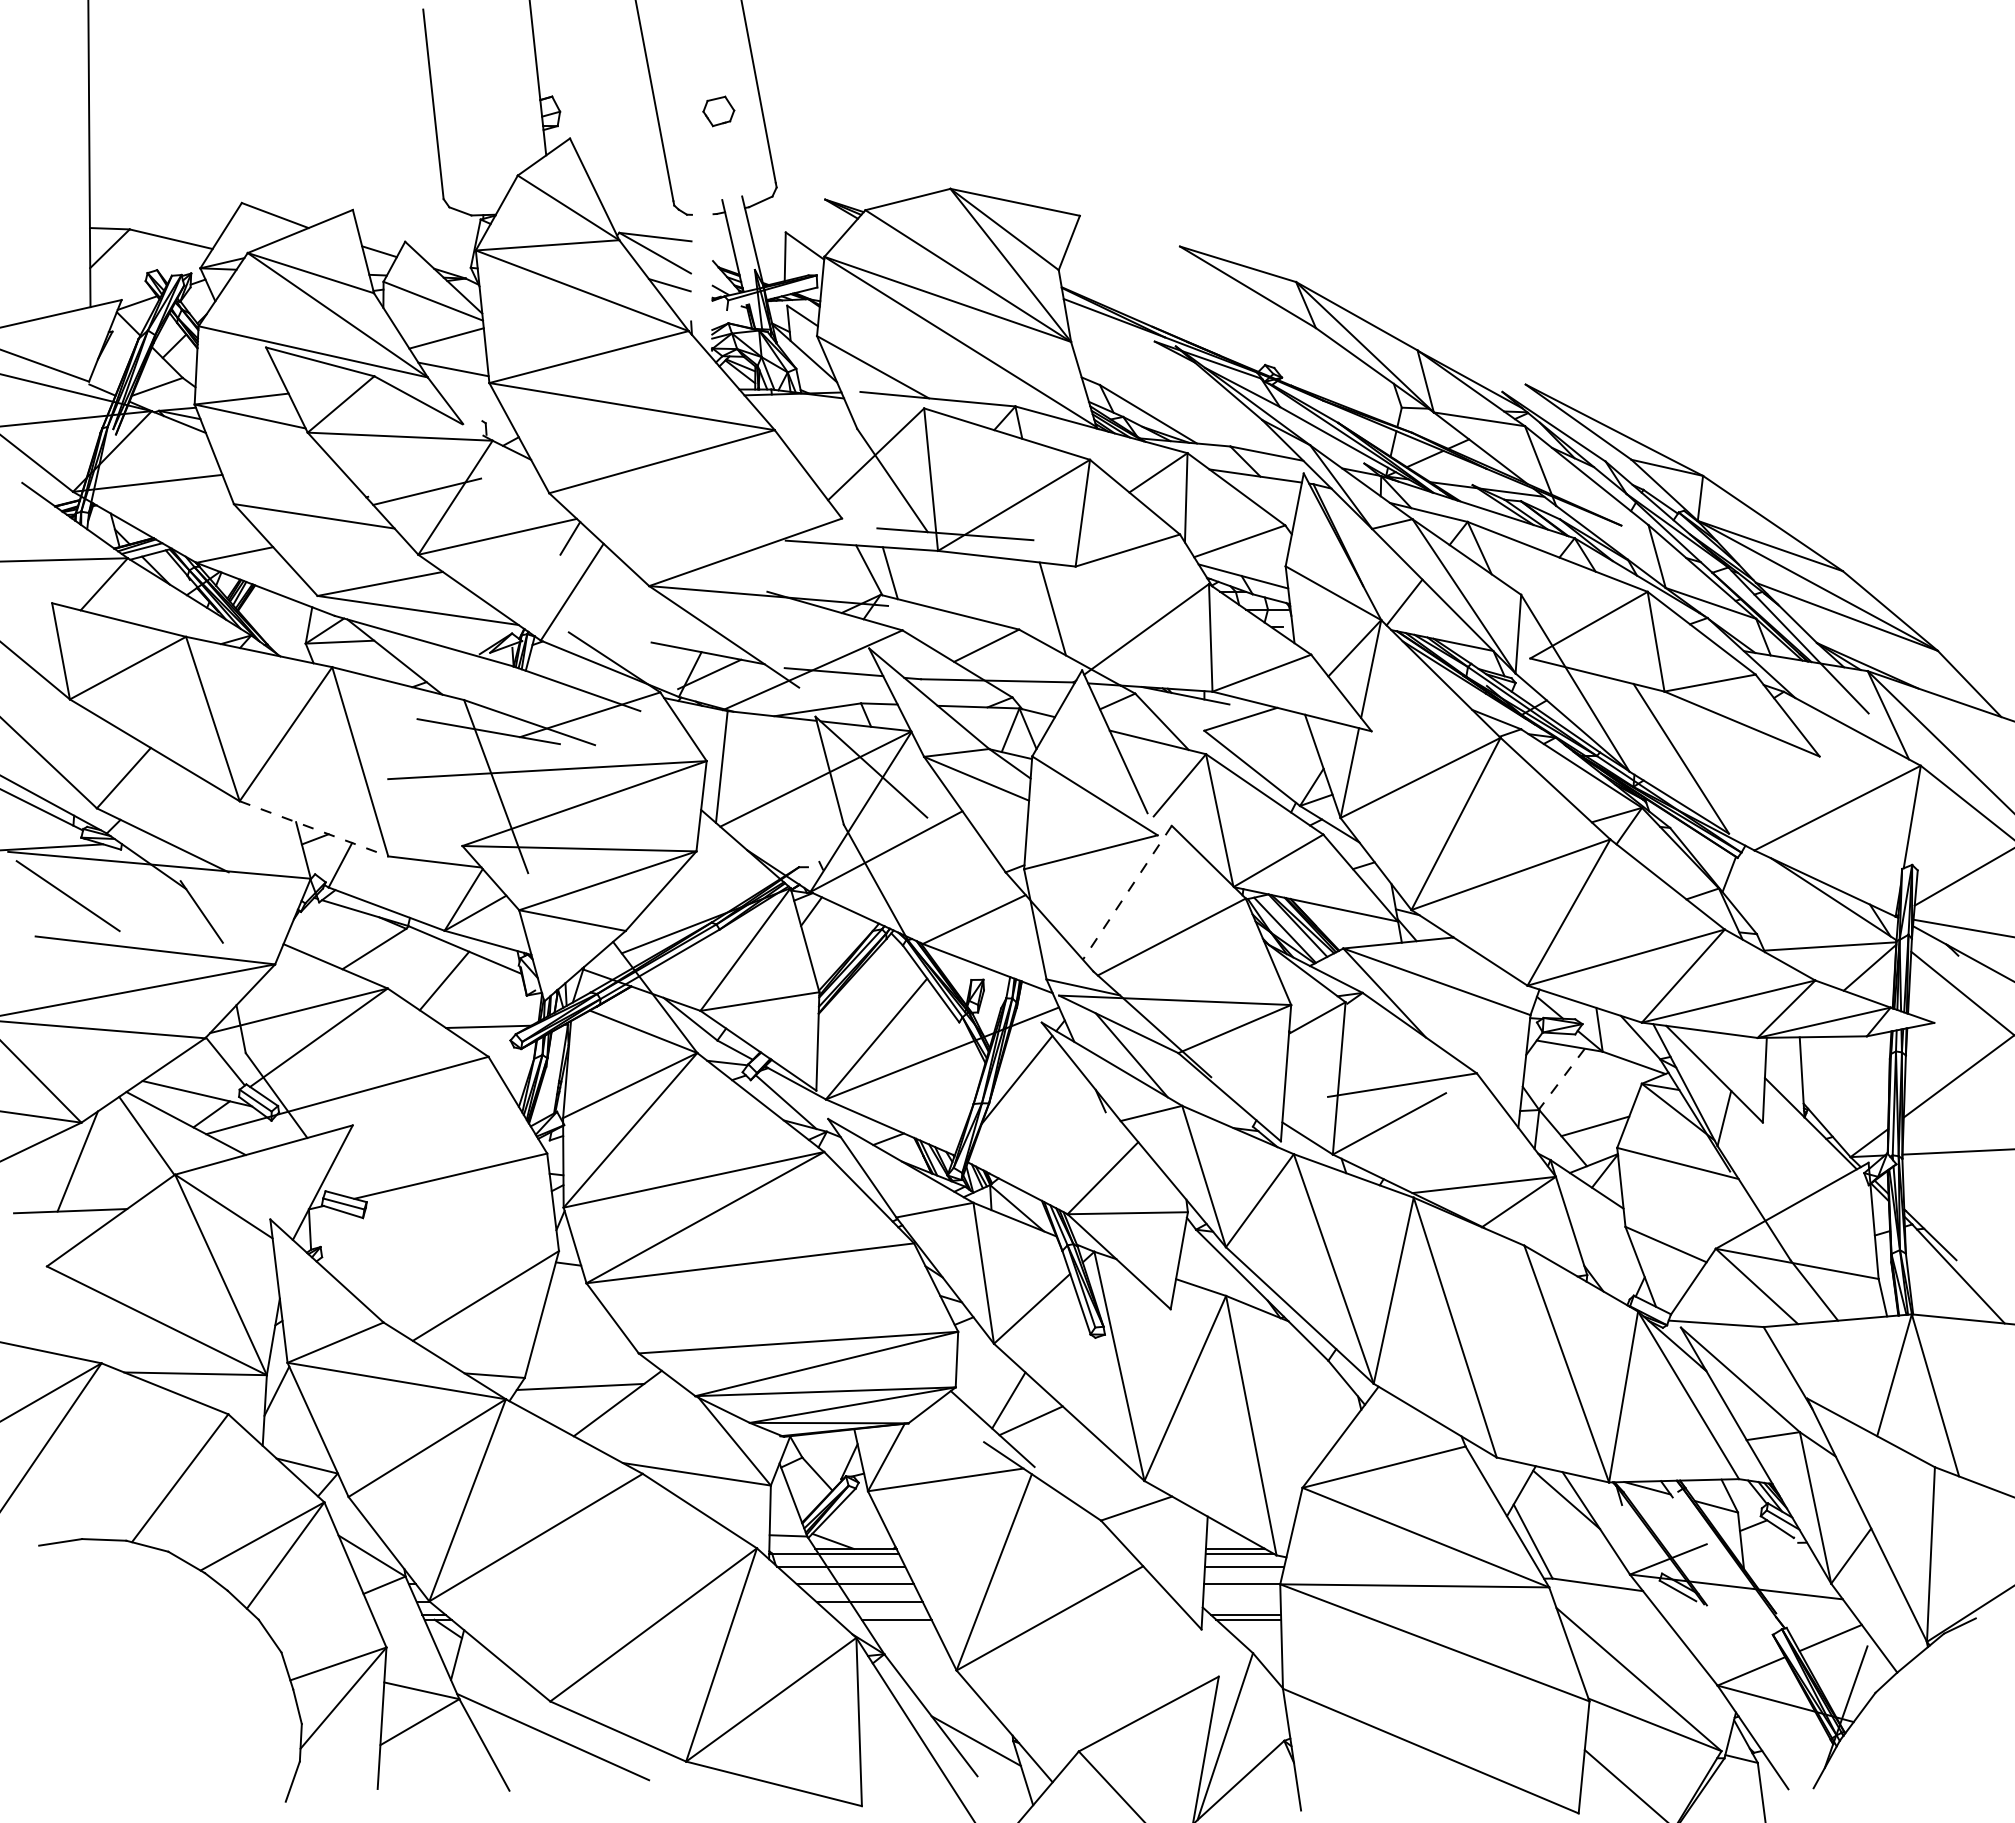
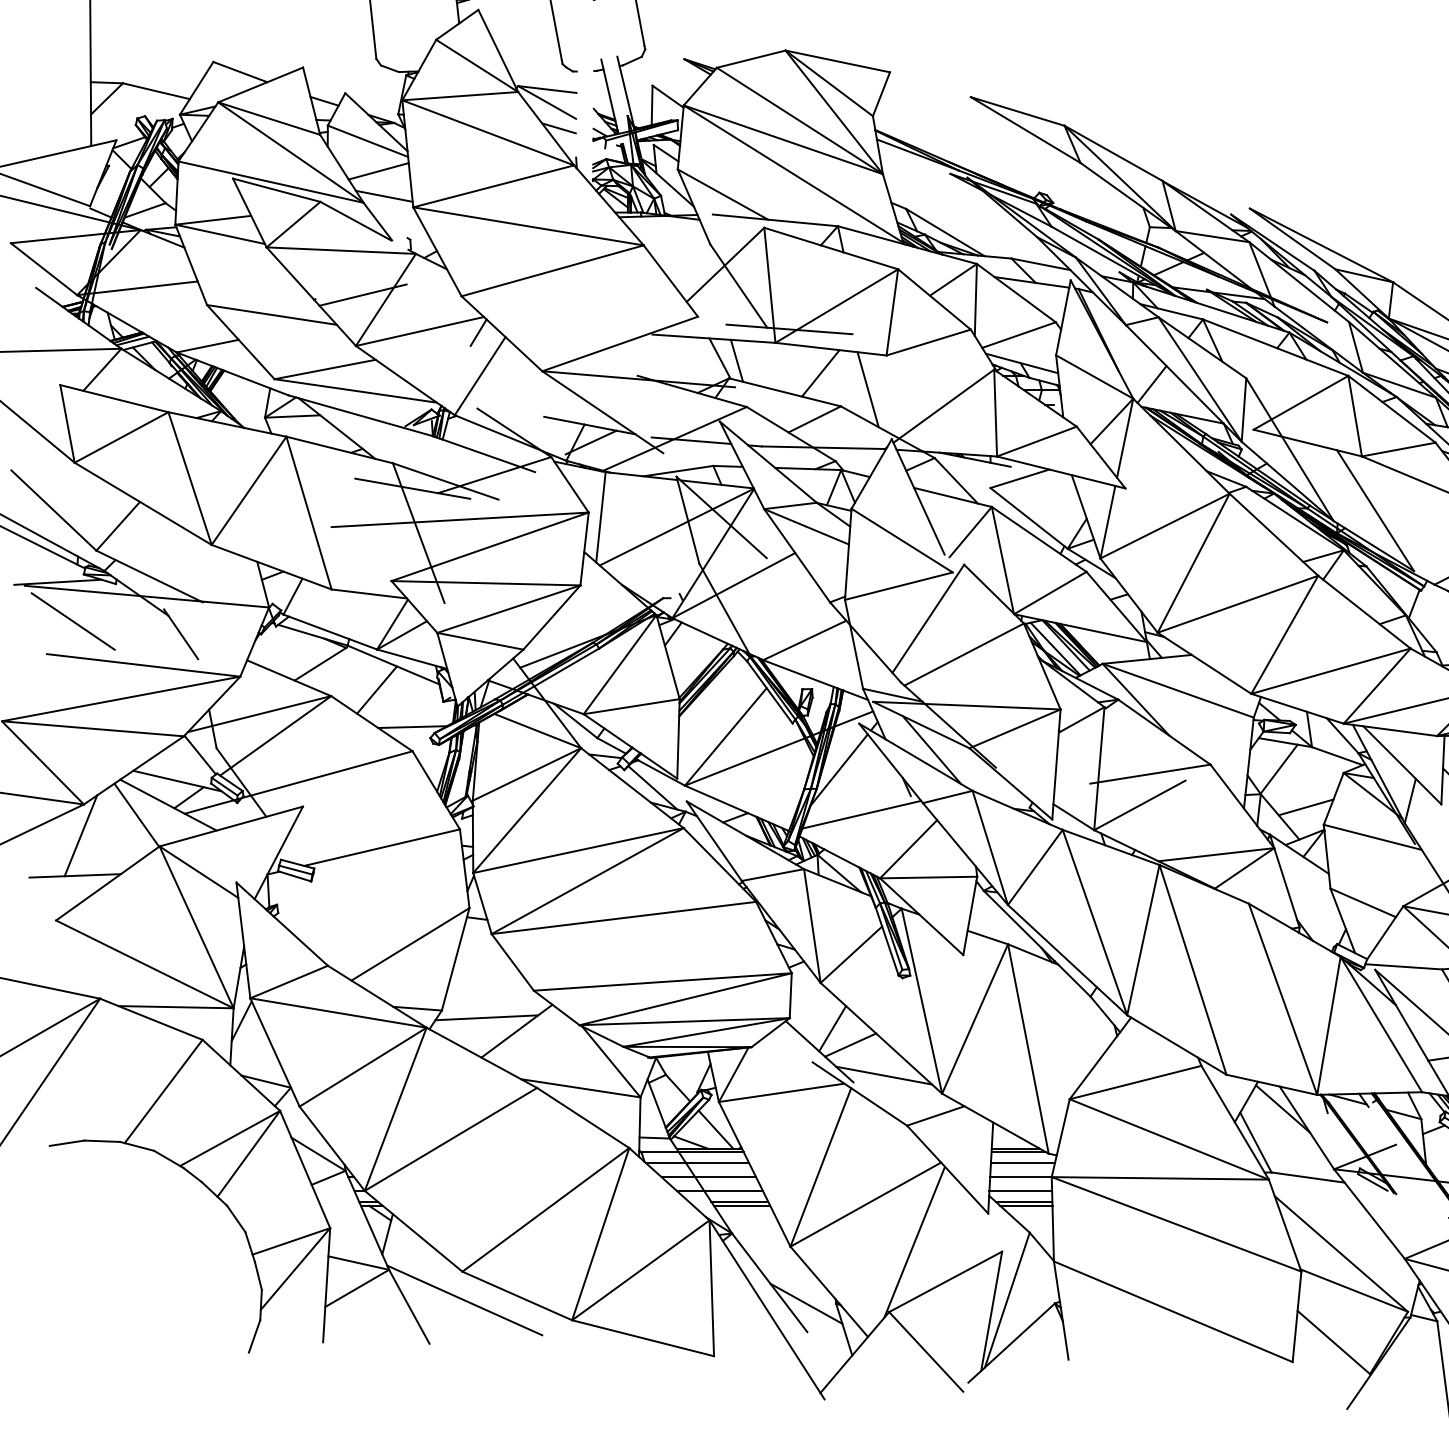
line: (993, 588) -> (820, 373), added
line: (314, 828) -> (272, 566), dashed -> solid
line: (1127, 893) -> (928, 619), dashed -> solid
line: (1561, 1079) -> (1278, 769), dashed -> solid
line: (1044, 1135) -> (861, 814), added
line: (1072, 1458) -> (884, 1075), added
line: (863, 1525) -> (715, 1129), added
line: (1241, 1602) -> (1020, 1191), added
line: (893, 1615) -> (739, 1202), added
line: (1110, 1664) -> (914, 1241), added

